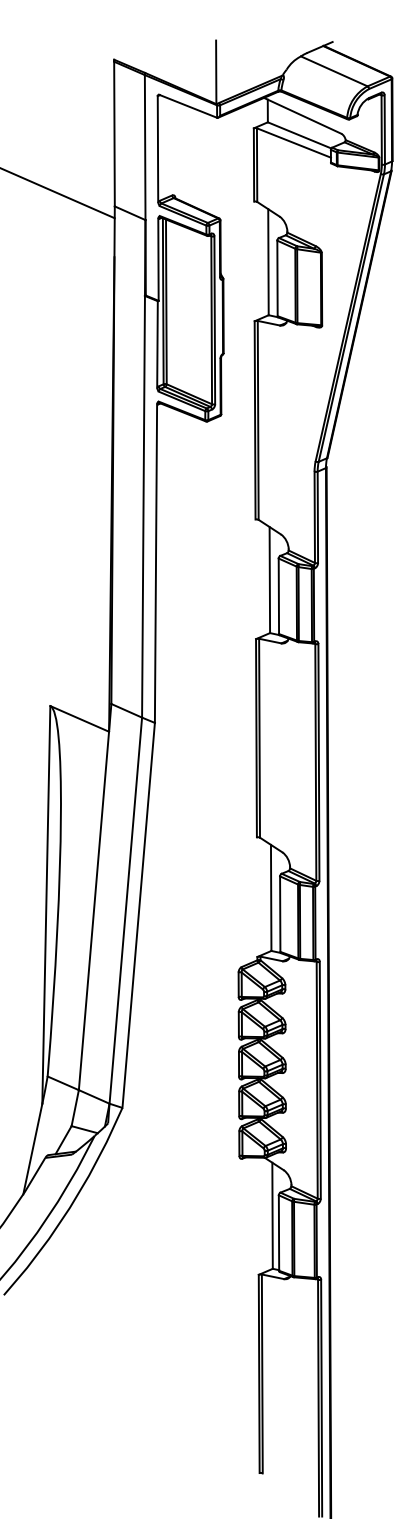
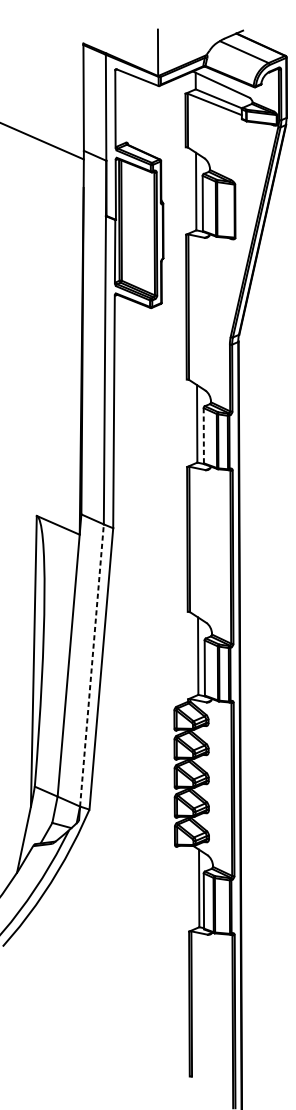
line: (278, 596) -> (203, 435), solid -> dashed
line: (125, 910) -> (91, 665), solid -> dashed

